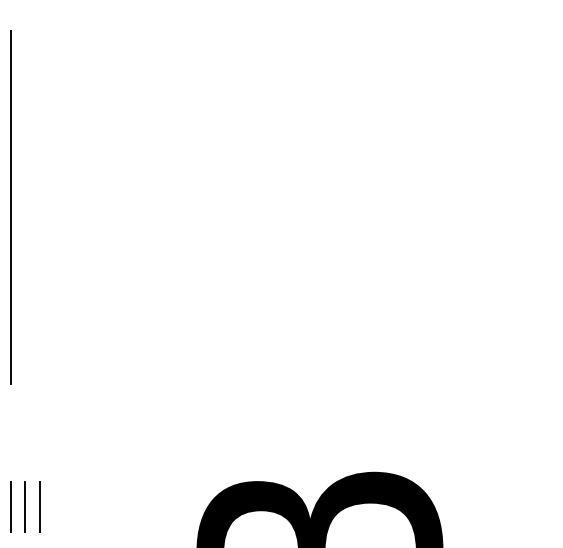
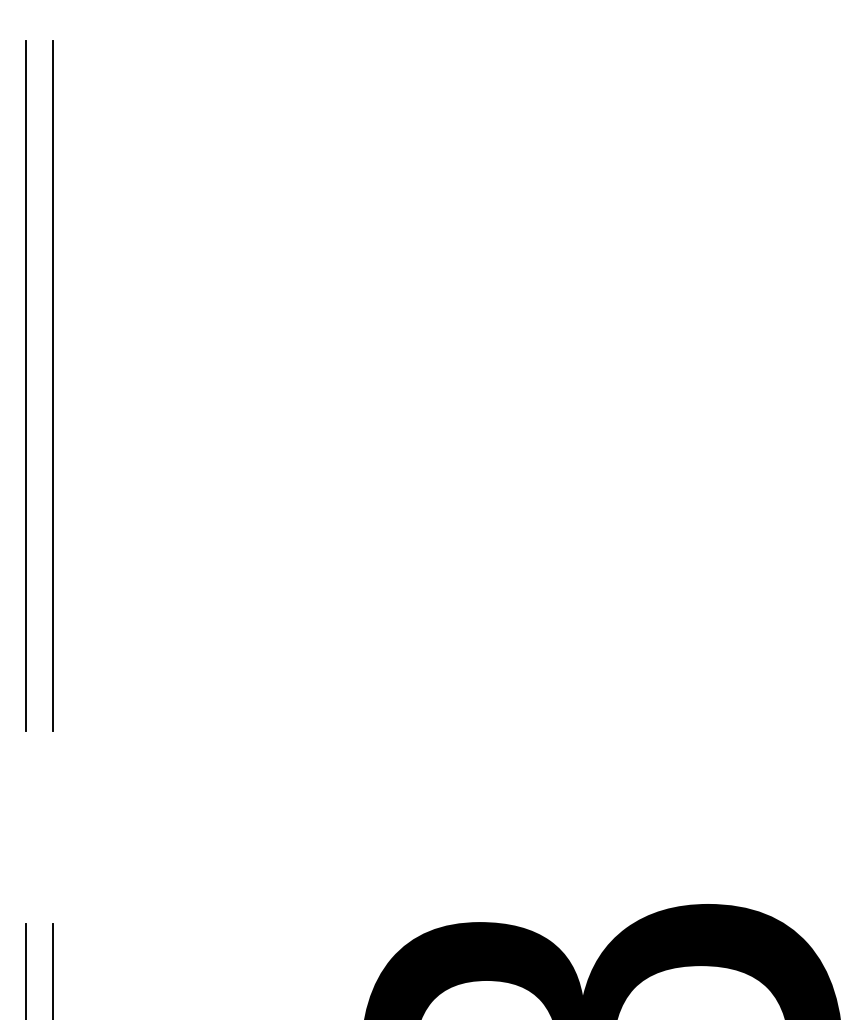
line: (25, 206) -> (25, 384), added
line: (39, 206) -> (53, 384), added

